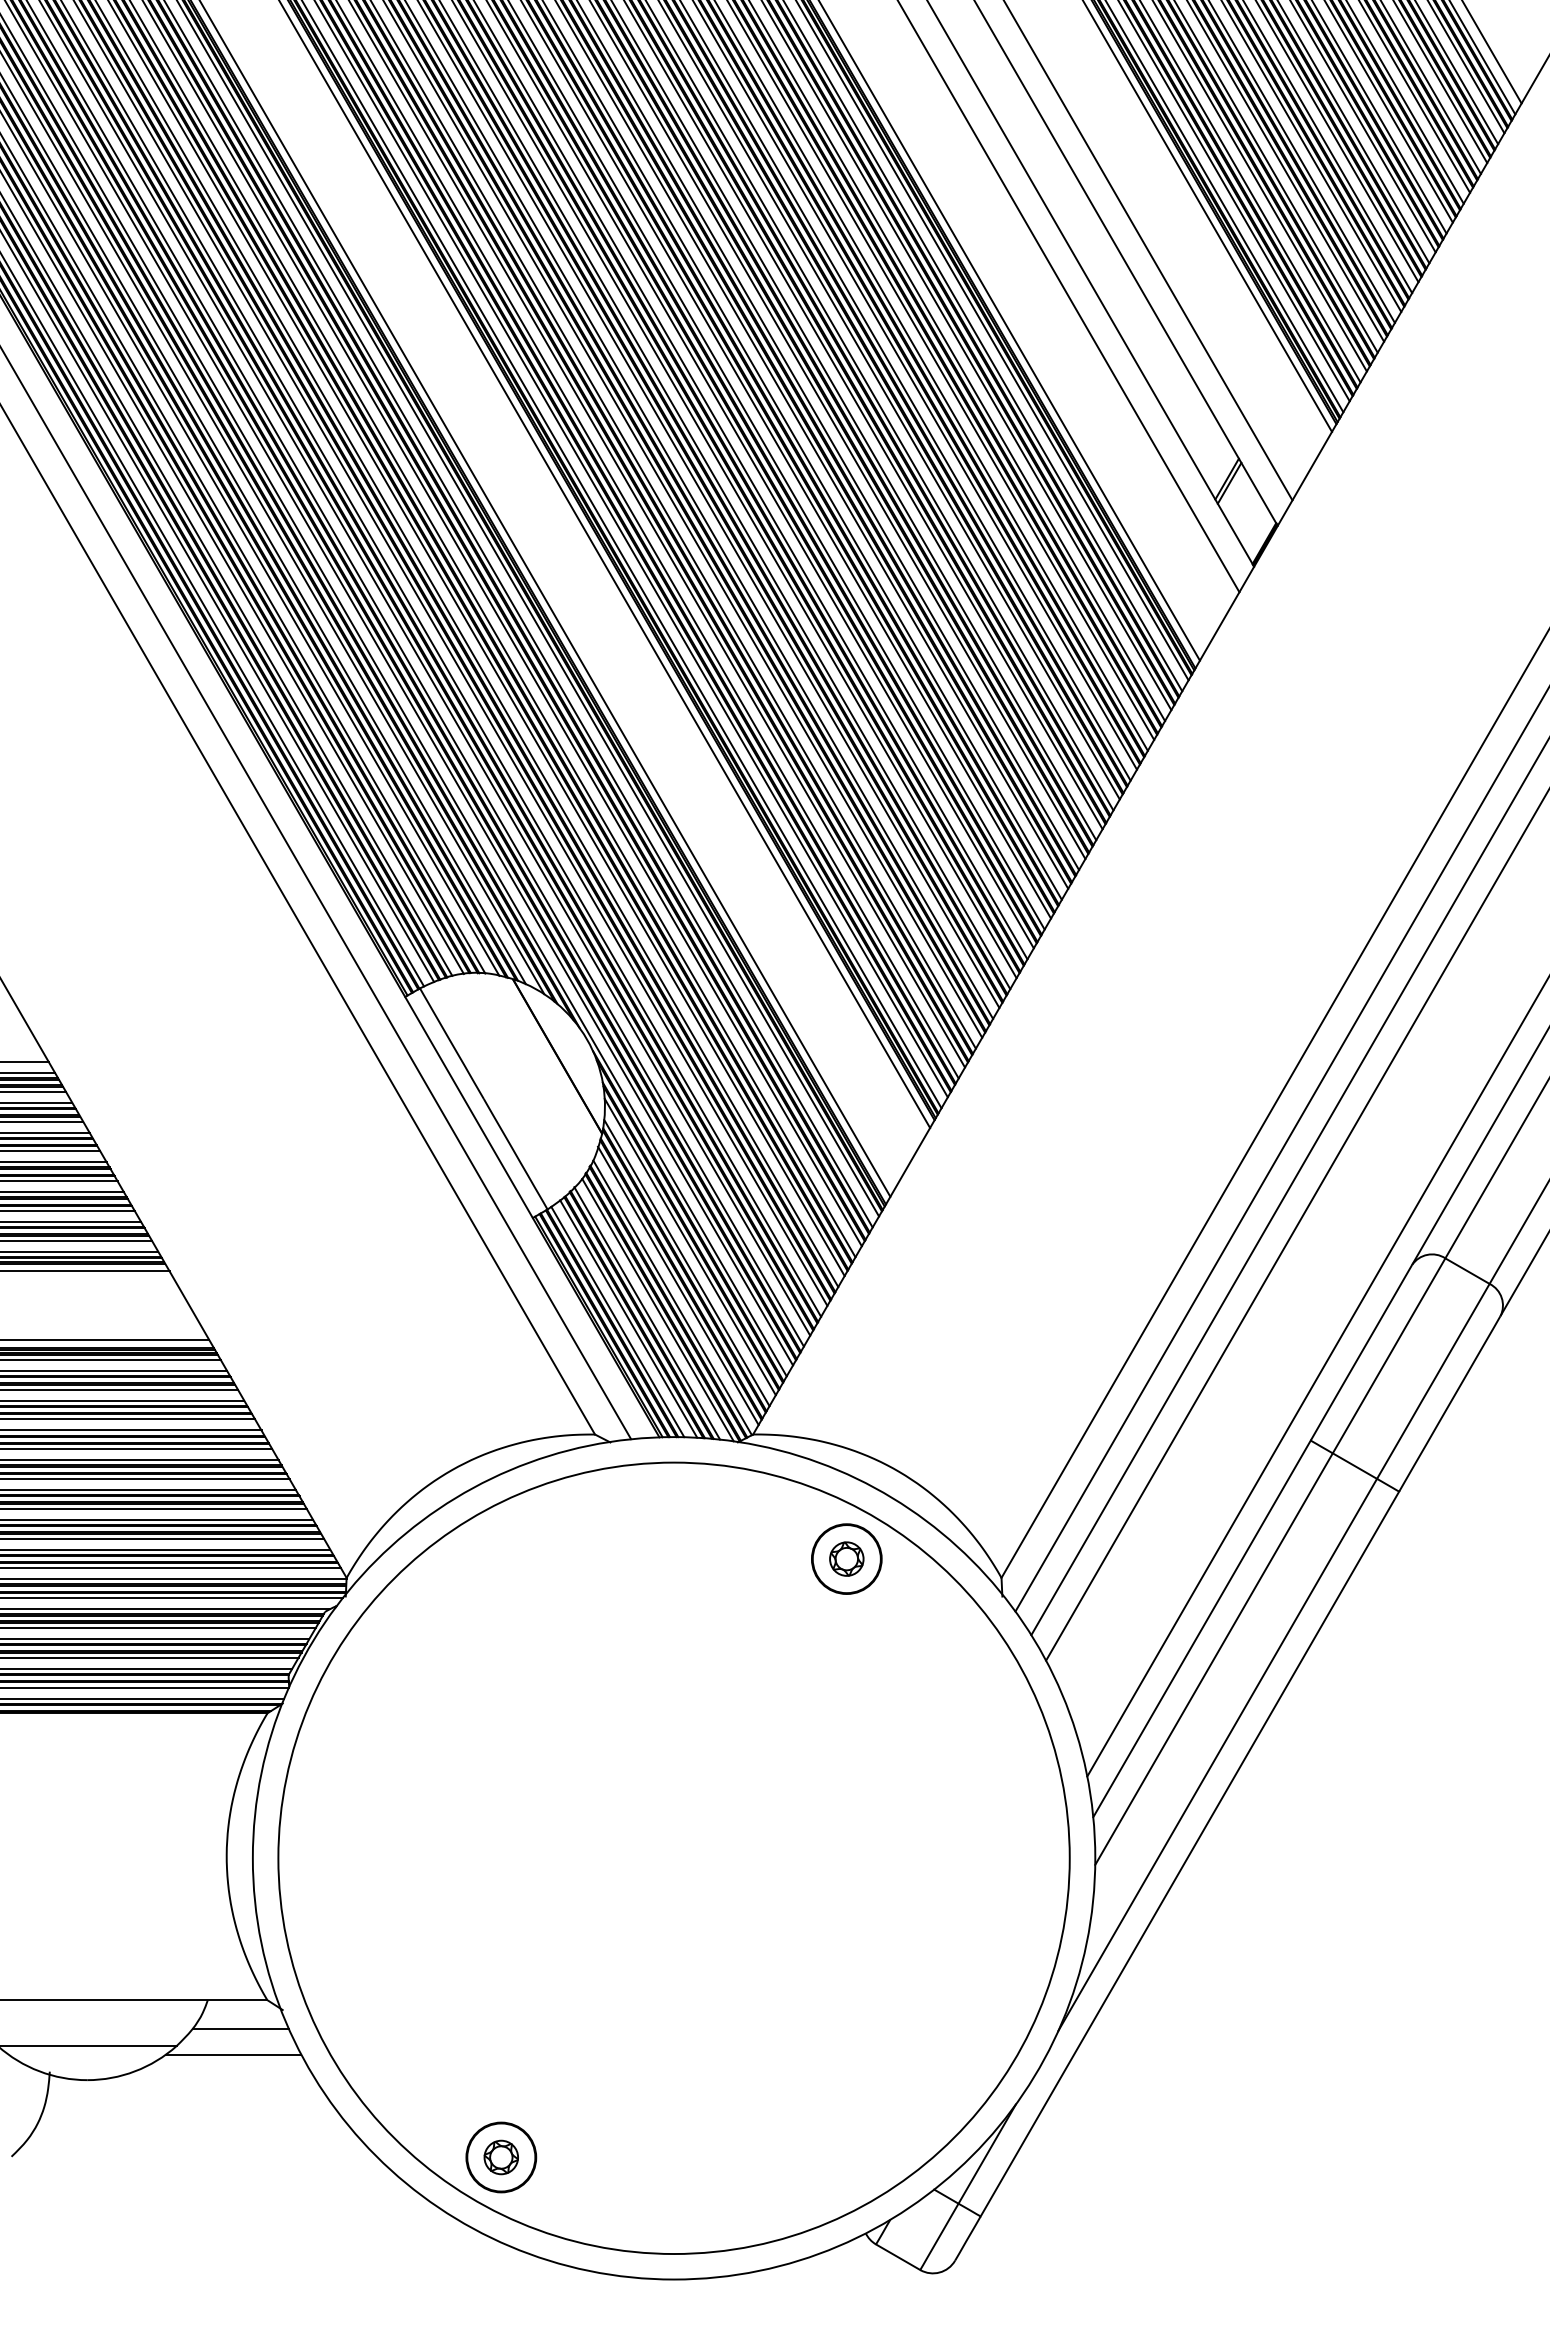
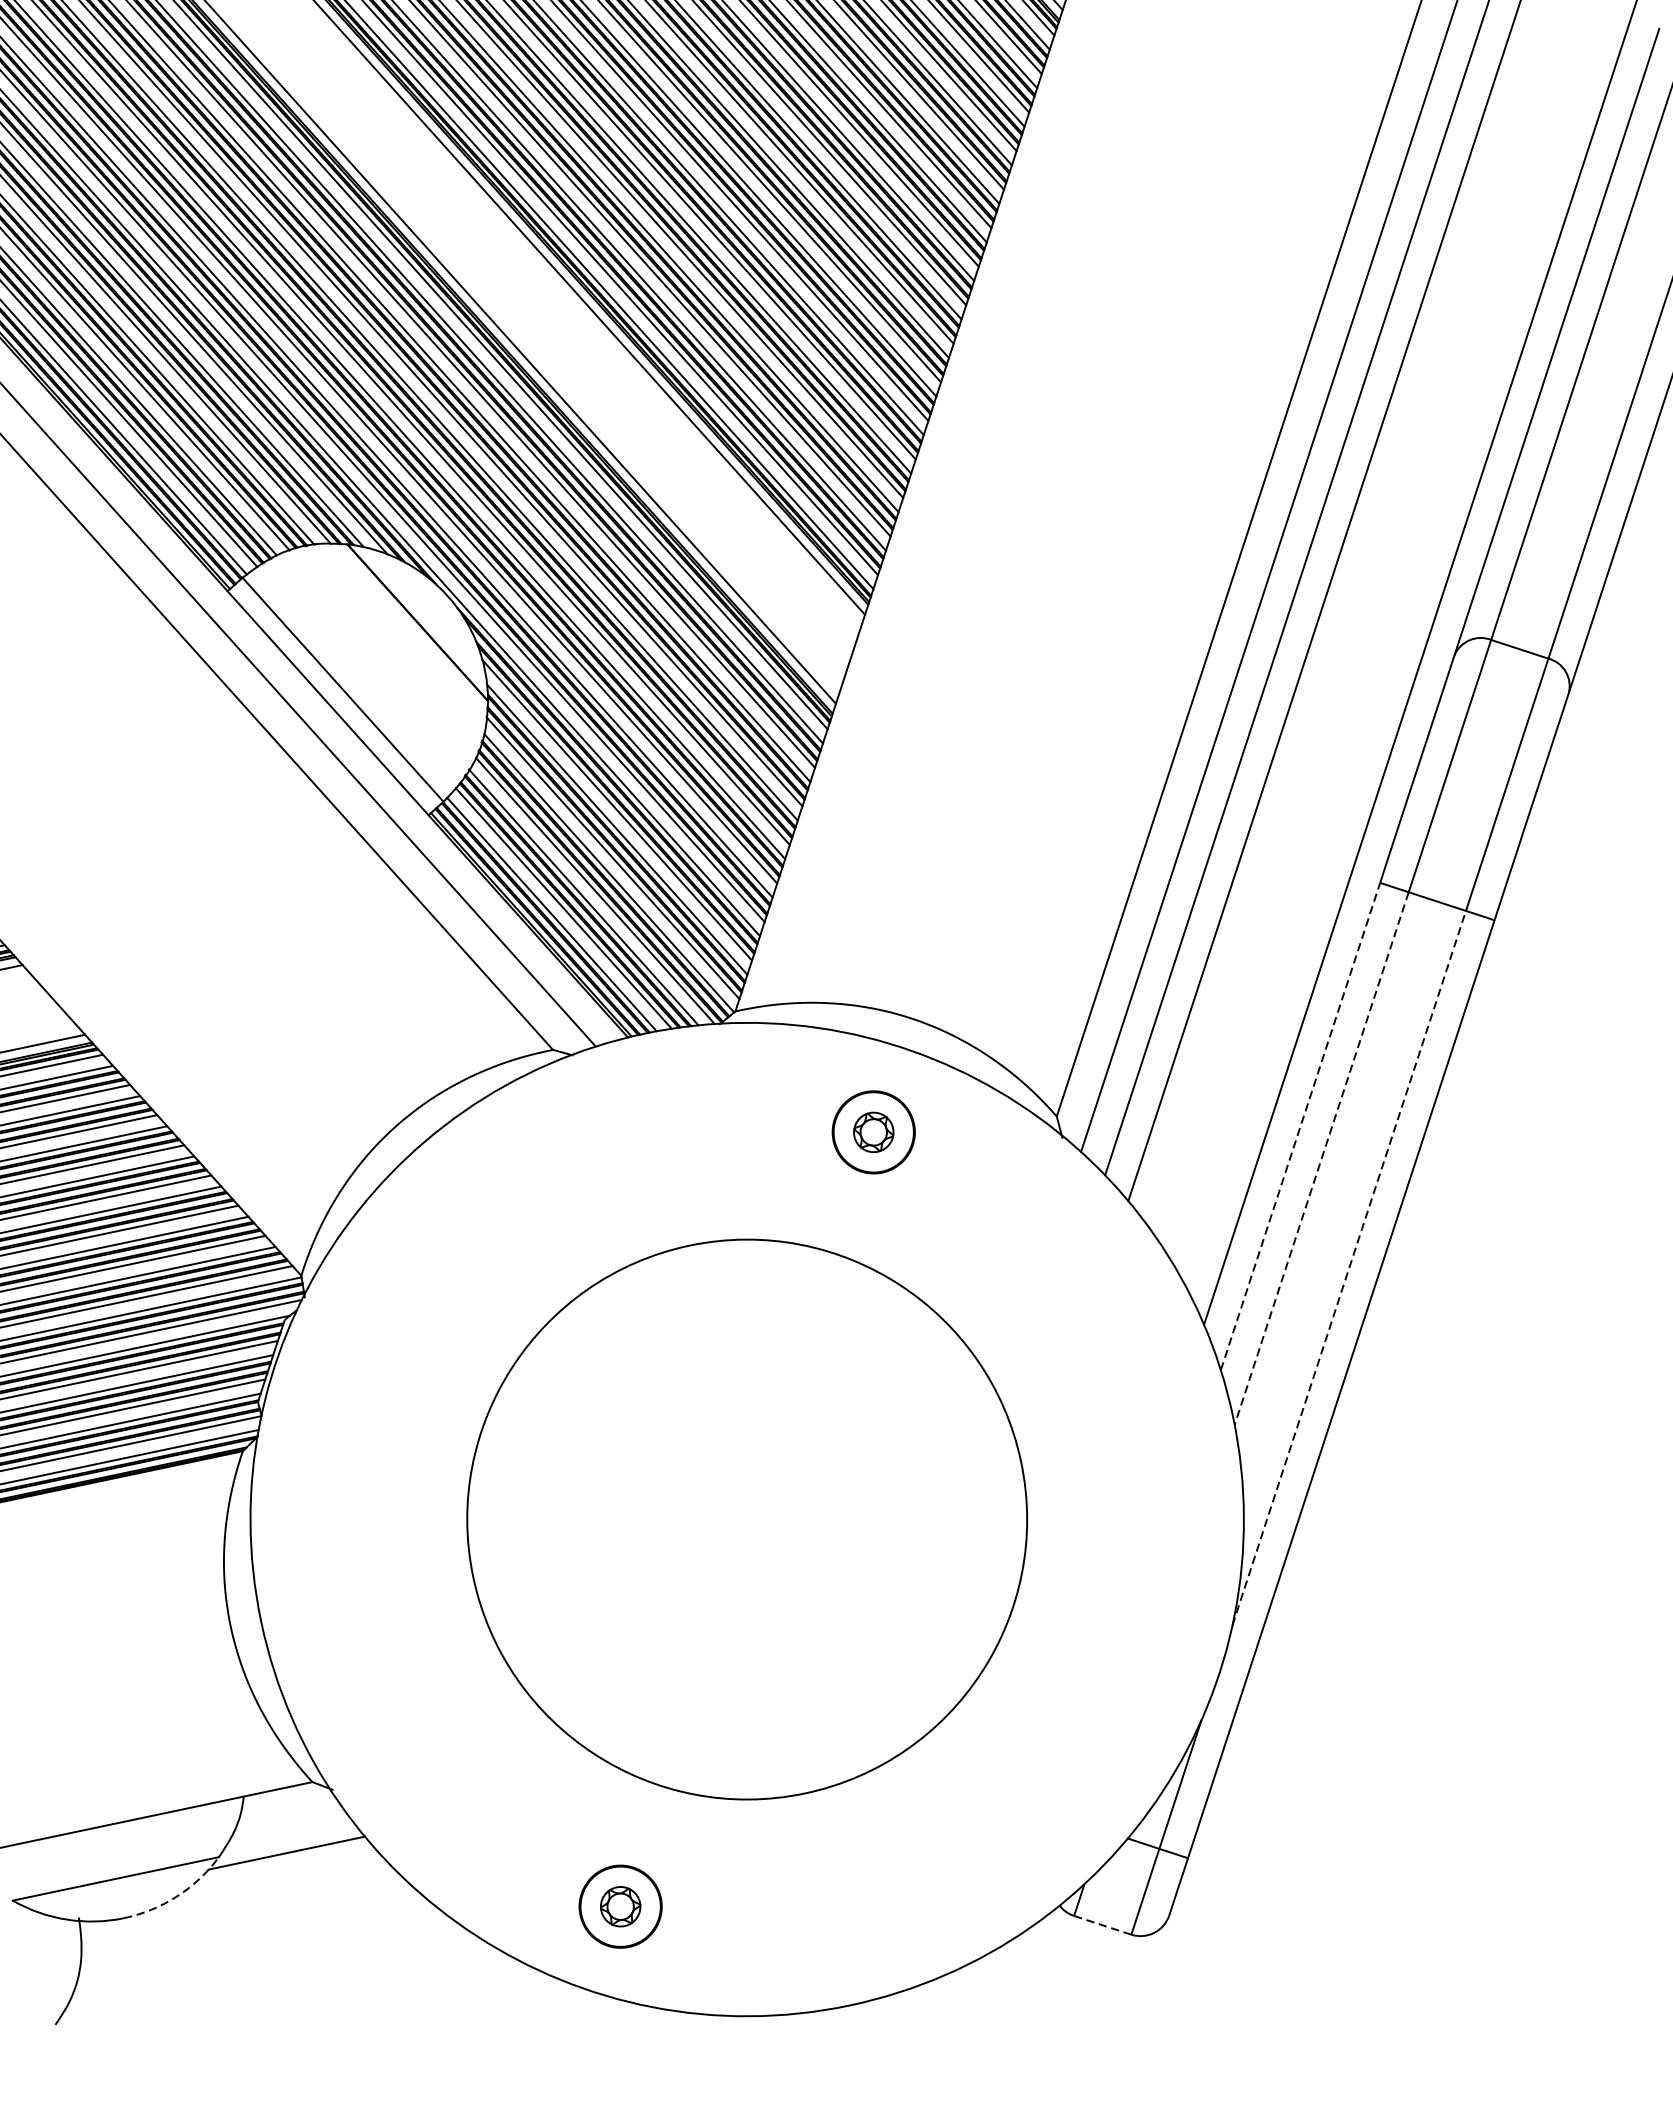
line: (1202, 1628) -> (1300, 1125), solid -> dashed
line: (1214, 1659) -> (1322, 1158), solid -> dashed
line: (1217, 1754) -> (1348, 1267), solid -> dashed
circle: (673, 1858) -> (746, 1519), size x0.6
line: (240, 2029) -> (288, 1822), removed
arc: (135, 2071) -> (177, 1896), solid -> dashed
line: (898, 2257) -> (1103, 1925), solid -> dashed

